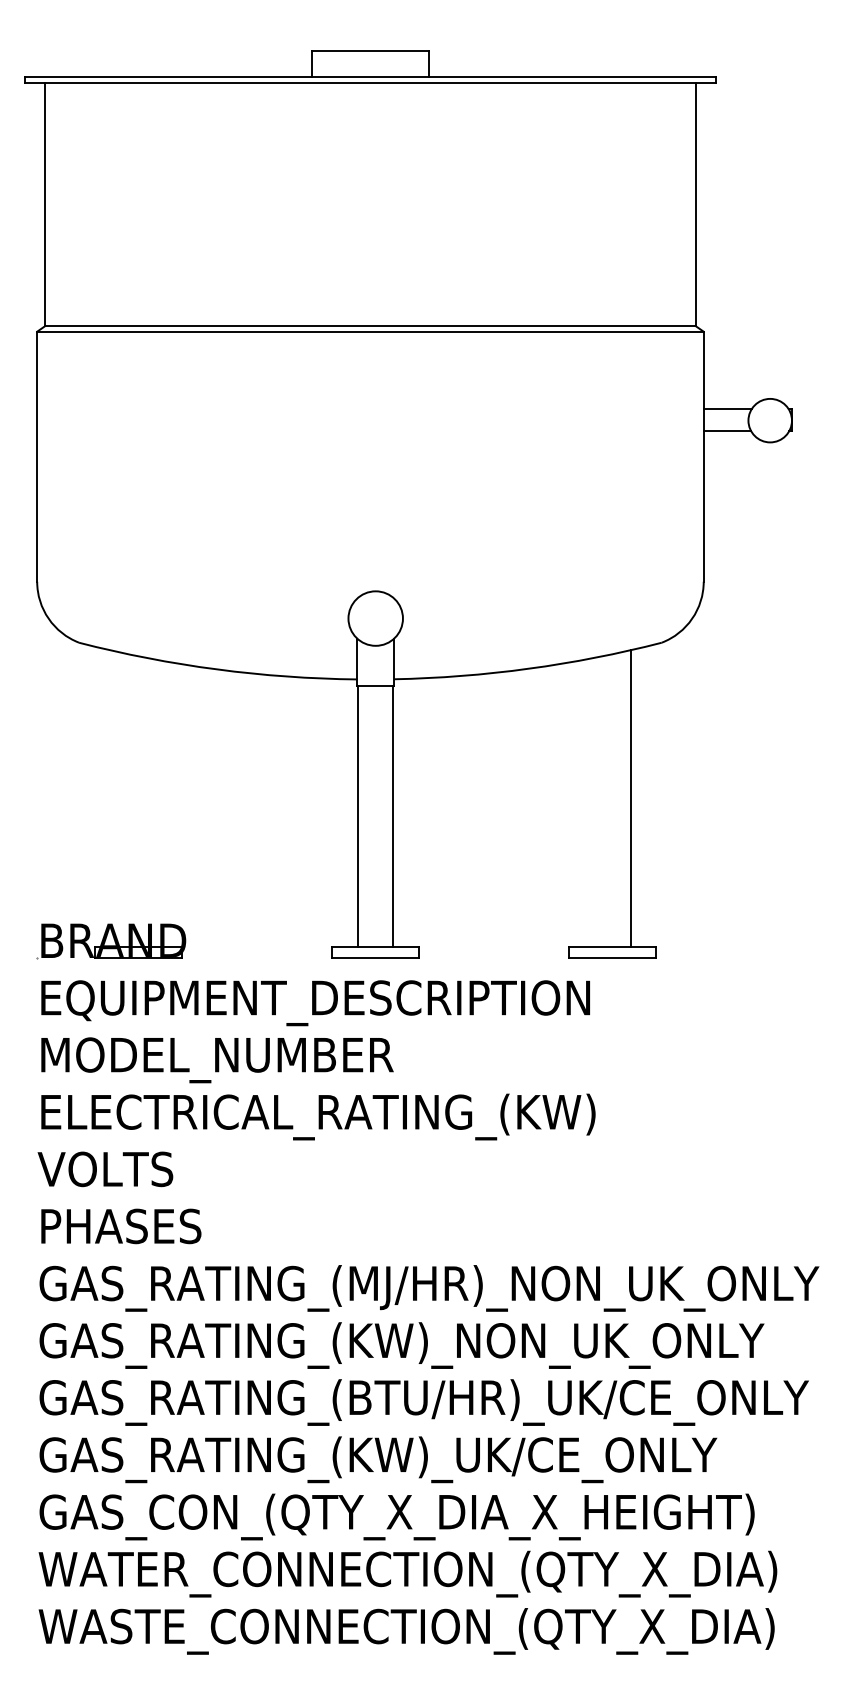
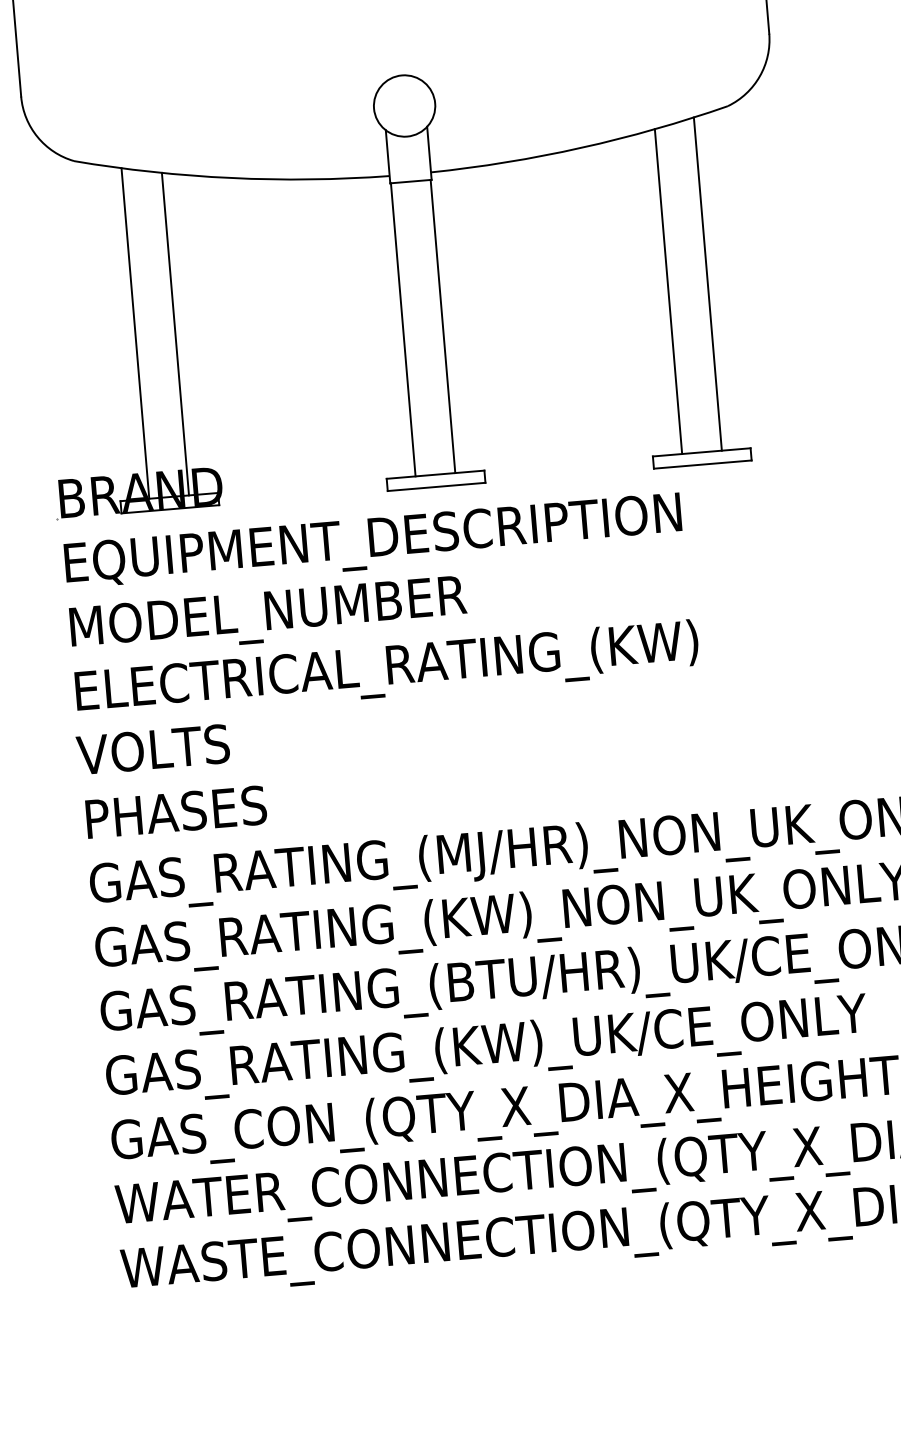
line: (120, 799) -> (135, 333), added
line: (595, 802) -> (668, 291), added
line: (156, 803) -> (175, 334), added

